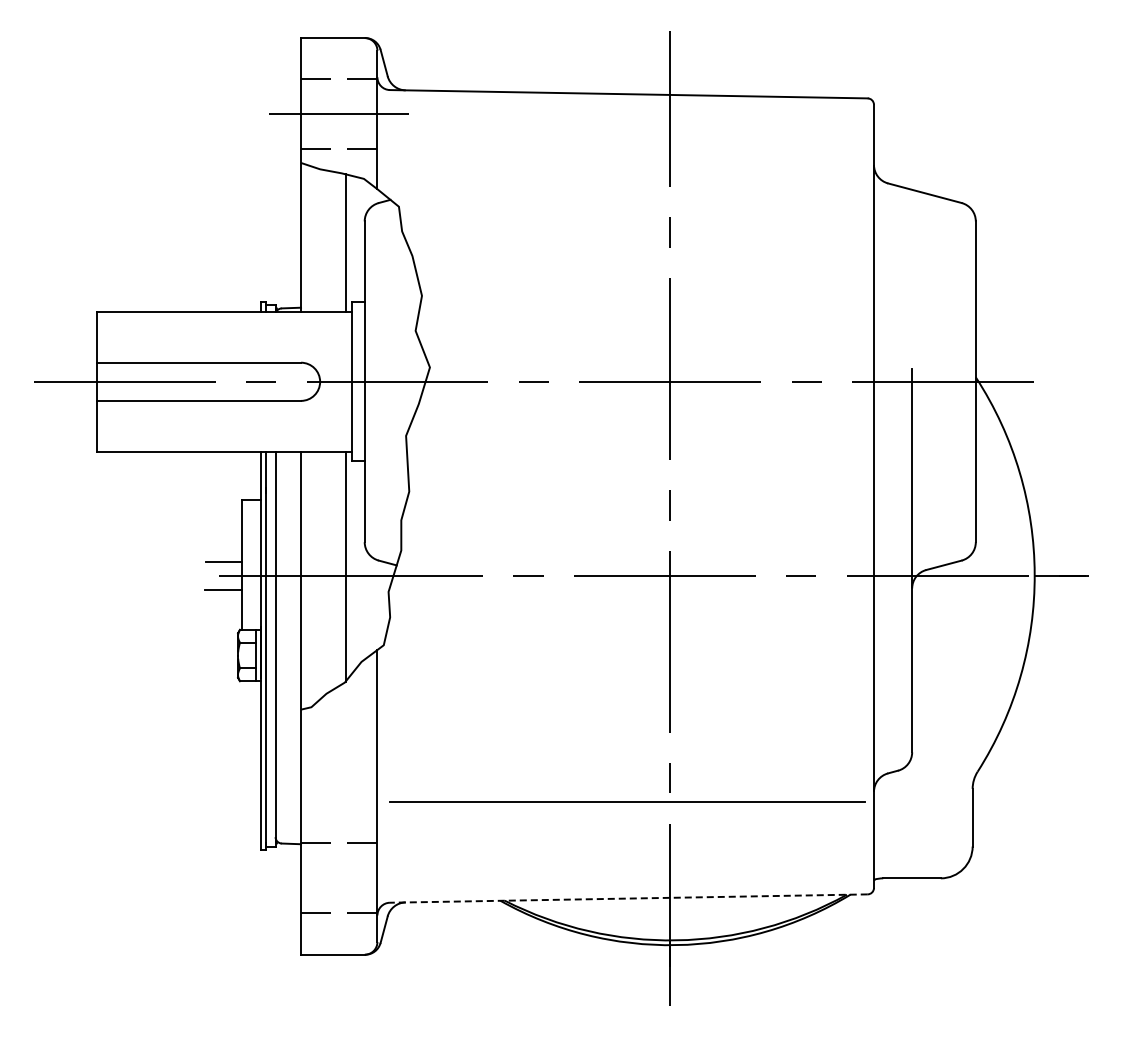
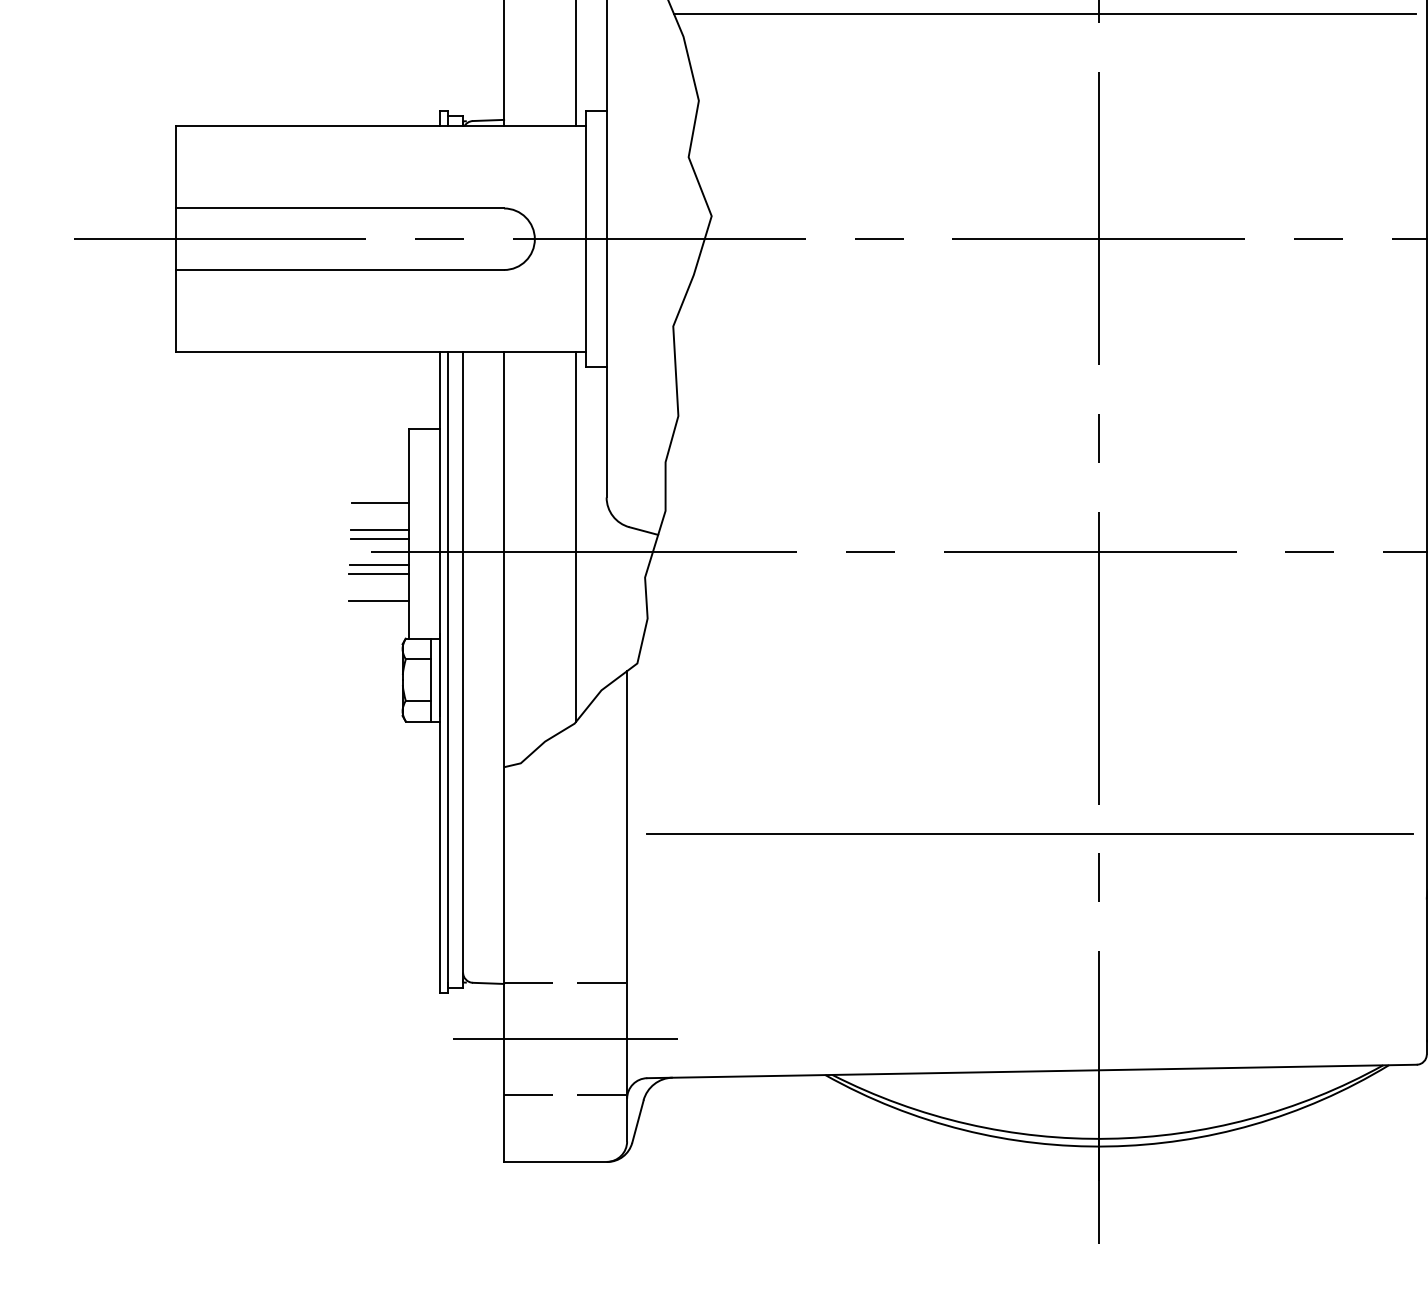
line: (636, 241) -> (1044, 13), added
line: (223, 545) -> (379, 502), added
line: (223, 567) -> (379, 538), added
line: (223, 584) -> (379, 565), added
line: (222, 606) -> (377, 601), added
line: (627, 801) -> (1029, 833), moved
line: (339, 878) -> (566, 1039), added
line: (628, 898) -> (1031, 1071), dashed -> solid

